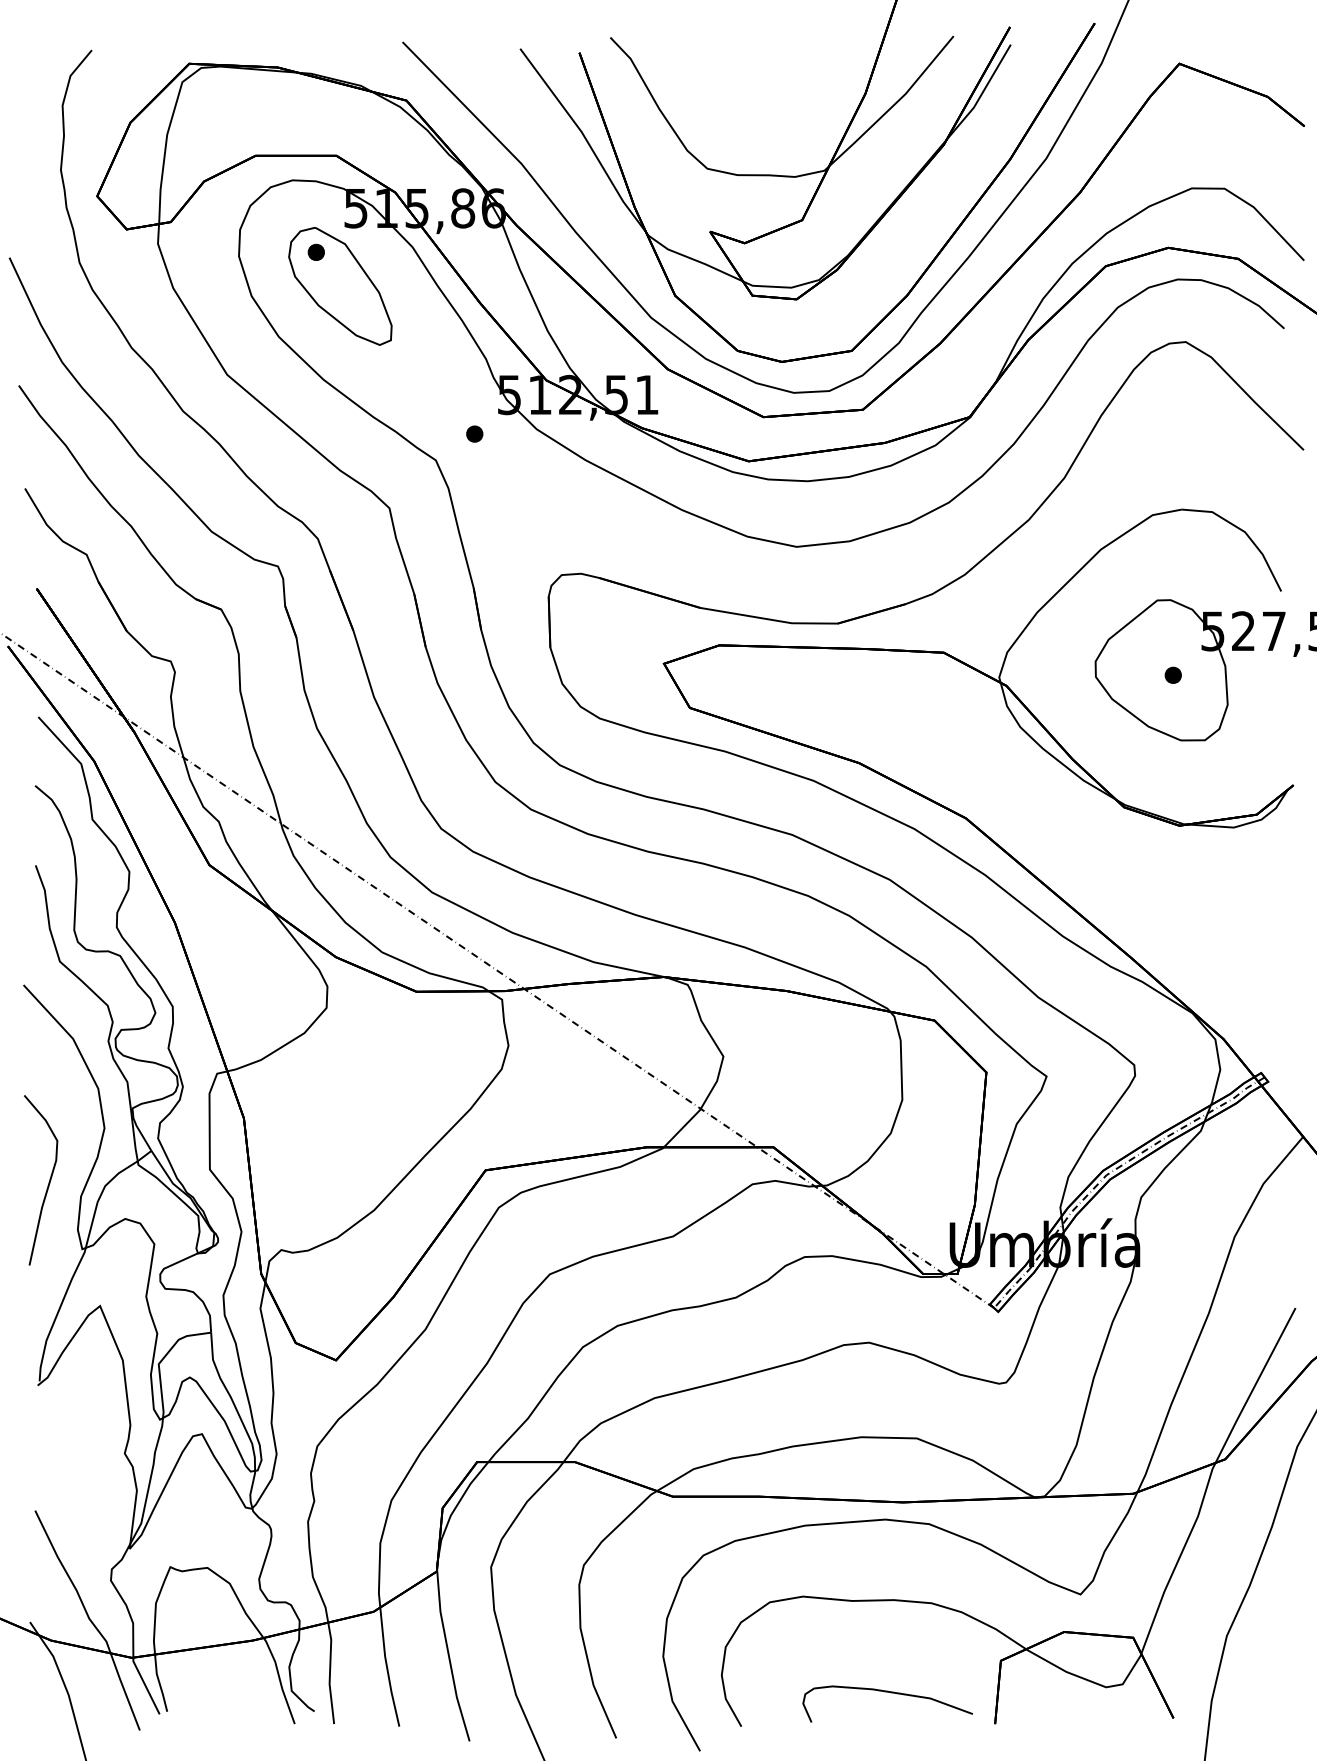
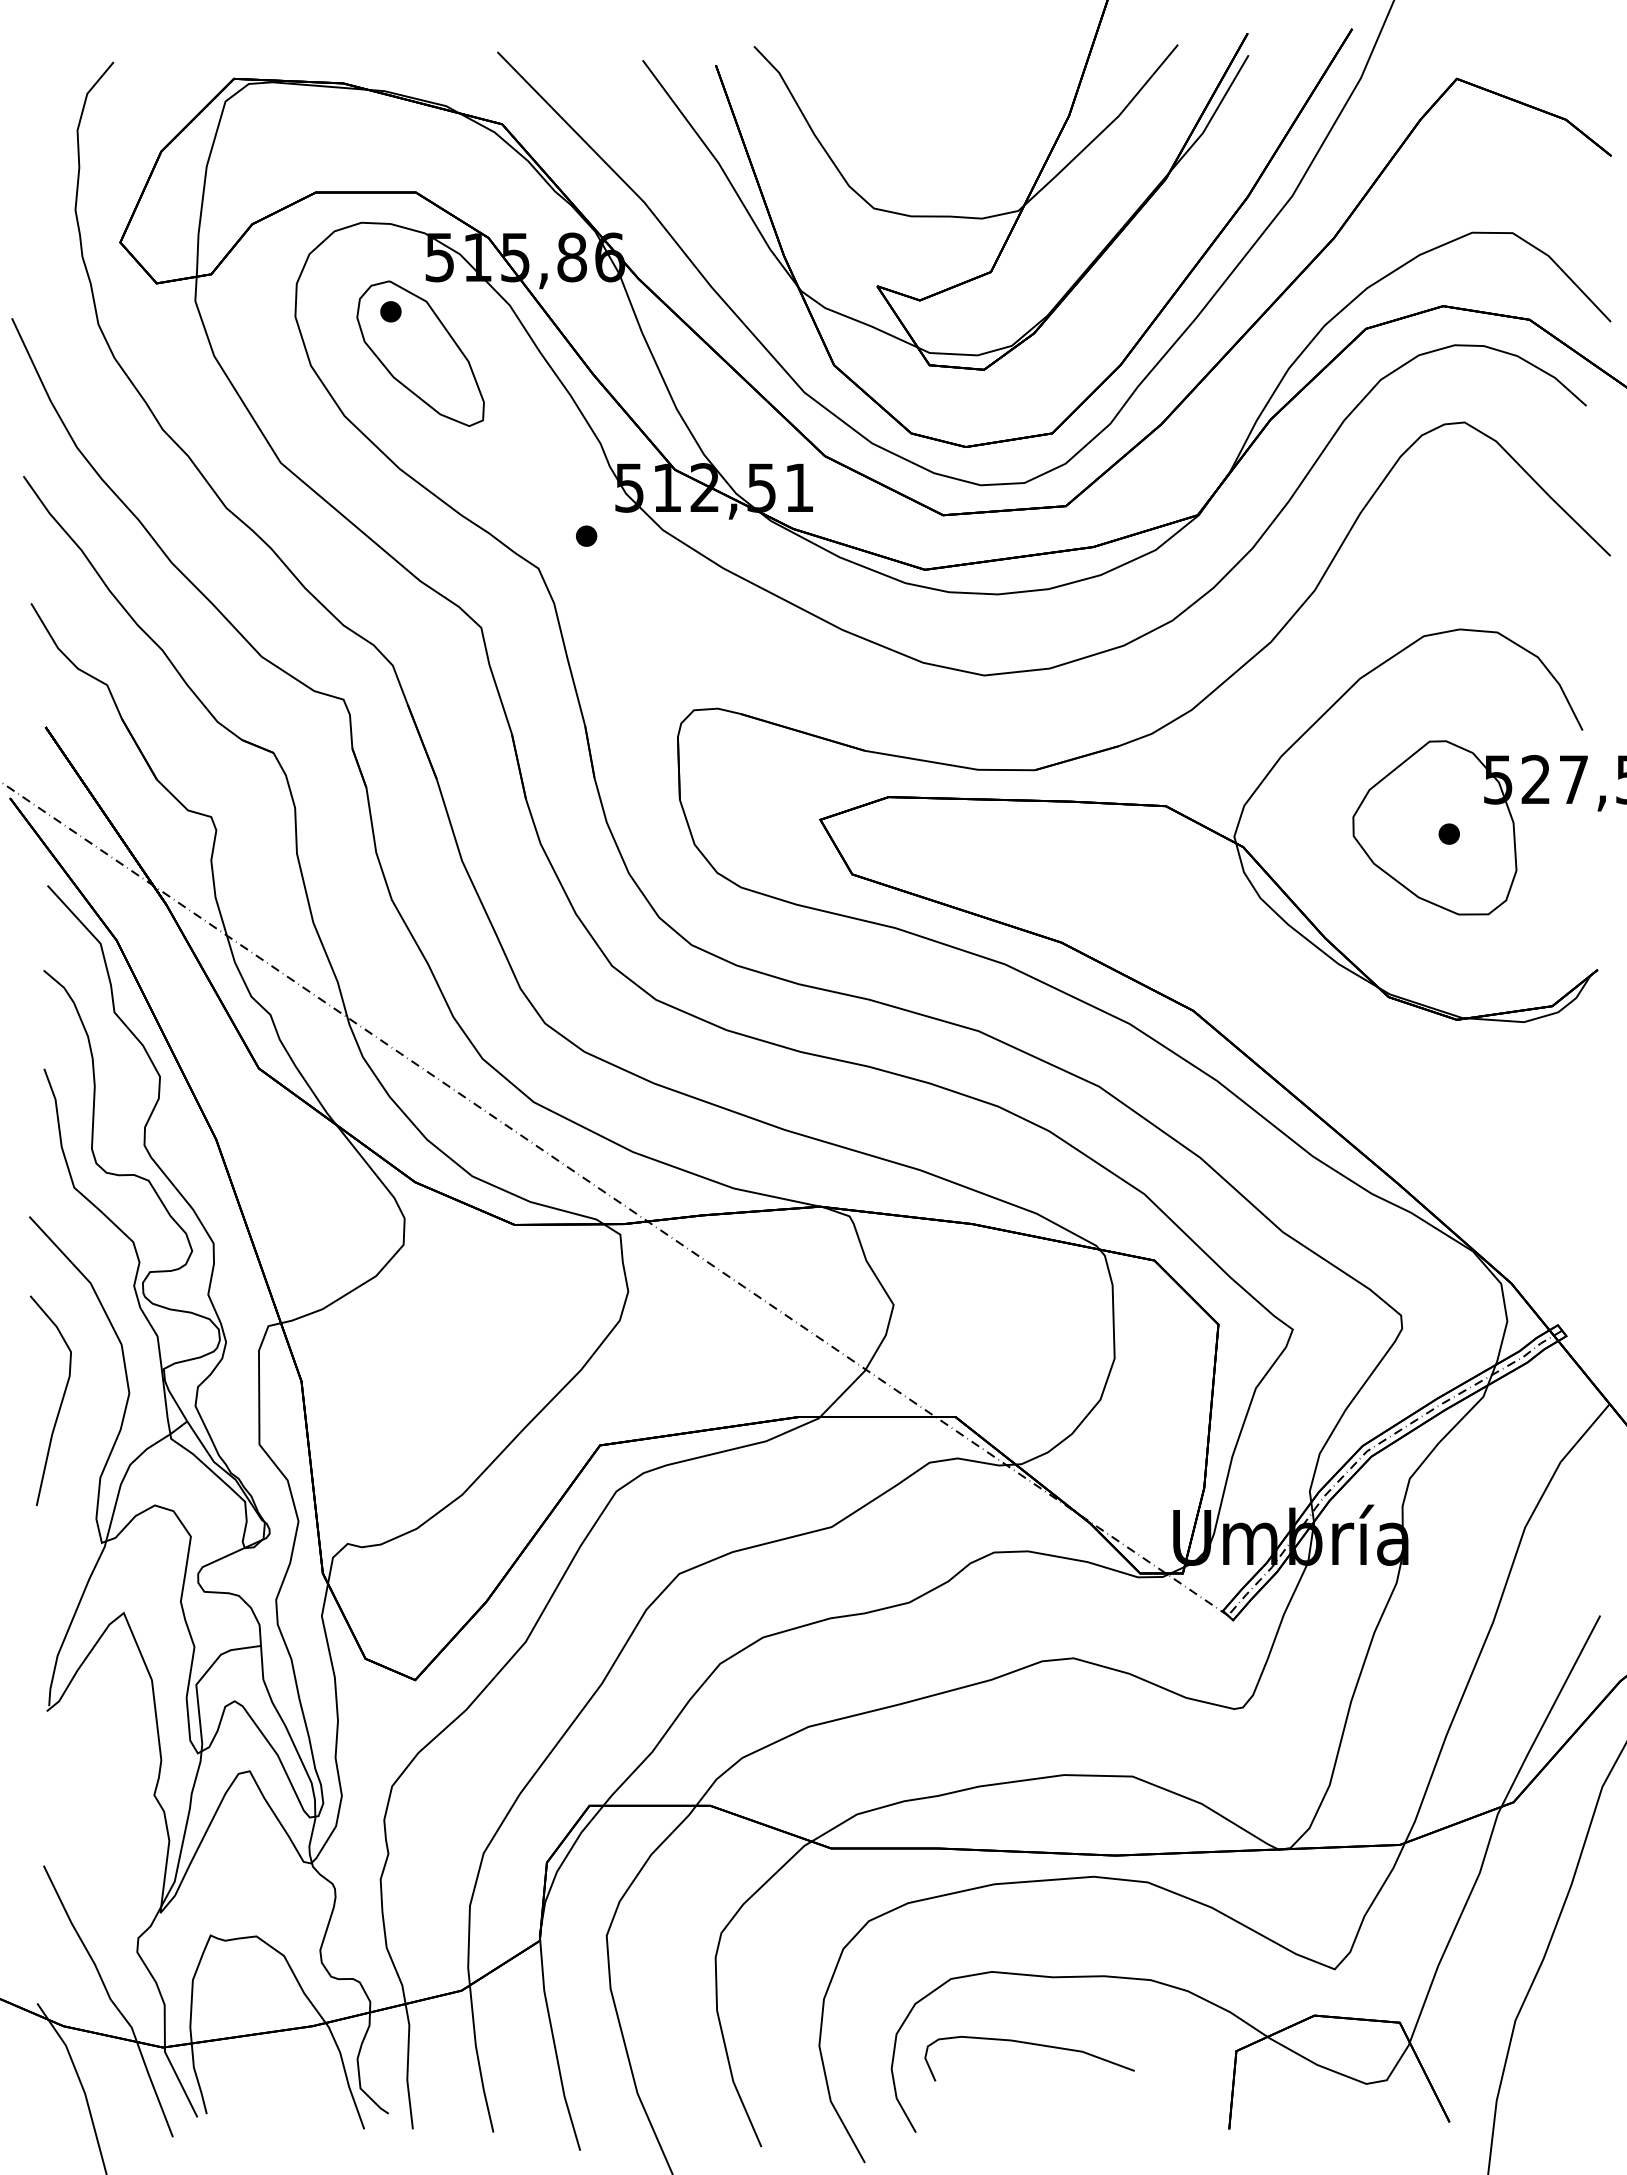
curve: (48, 1181) -> (60, 1402), moved
curve: (891, 1693) -> (1034, 2045), moved

